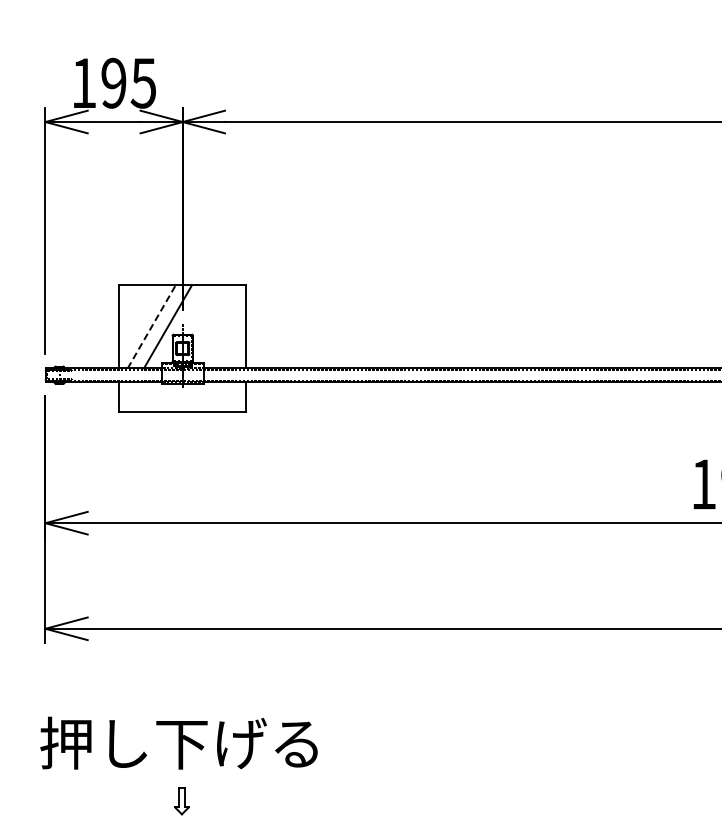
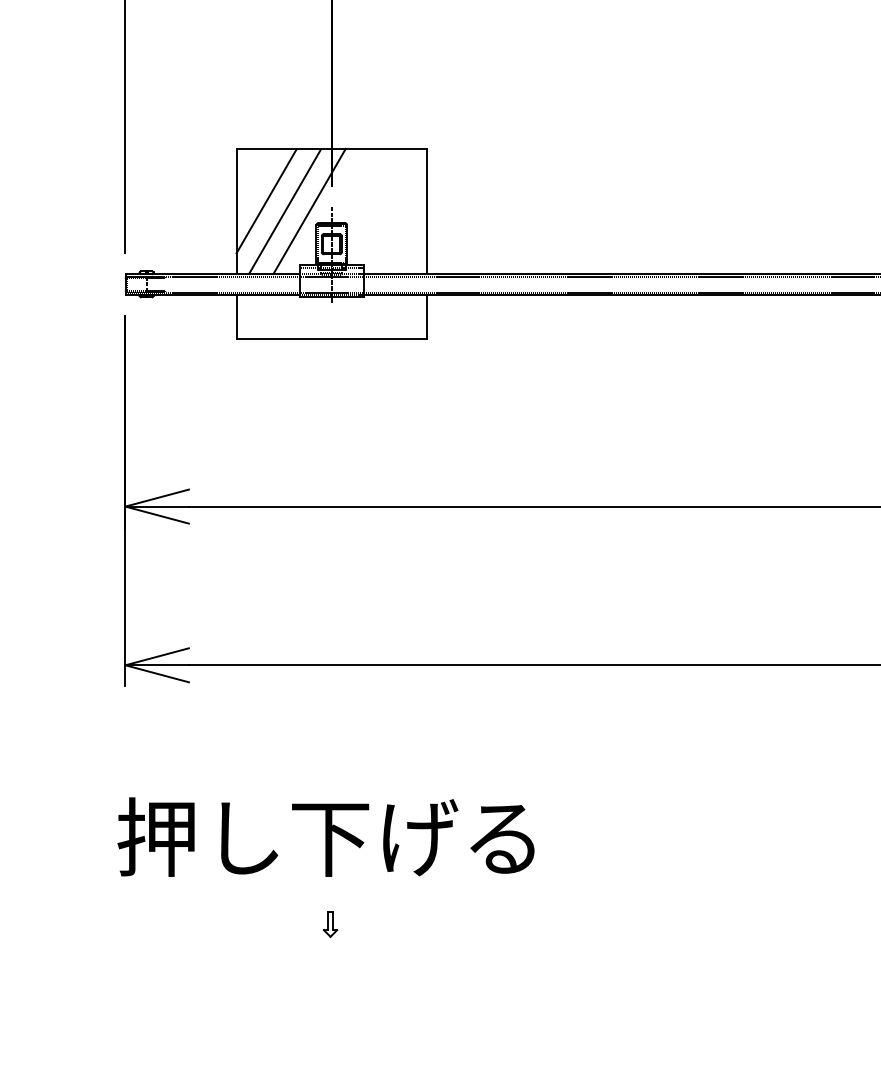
line: (139, 319) -> (266, 200), added
line: (151, 326) -> (284, 211), dashed -> solid
part: (181, 801) -> (329, 924), size x0.62

